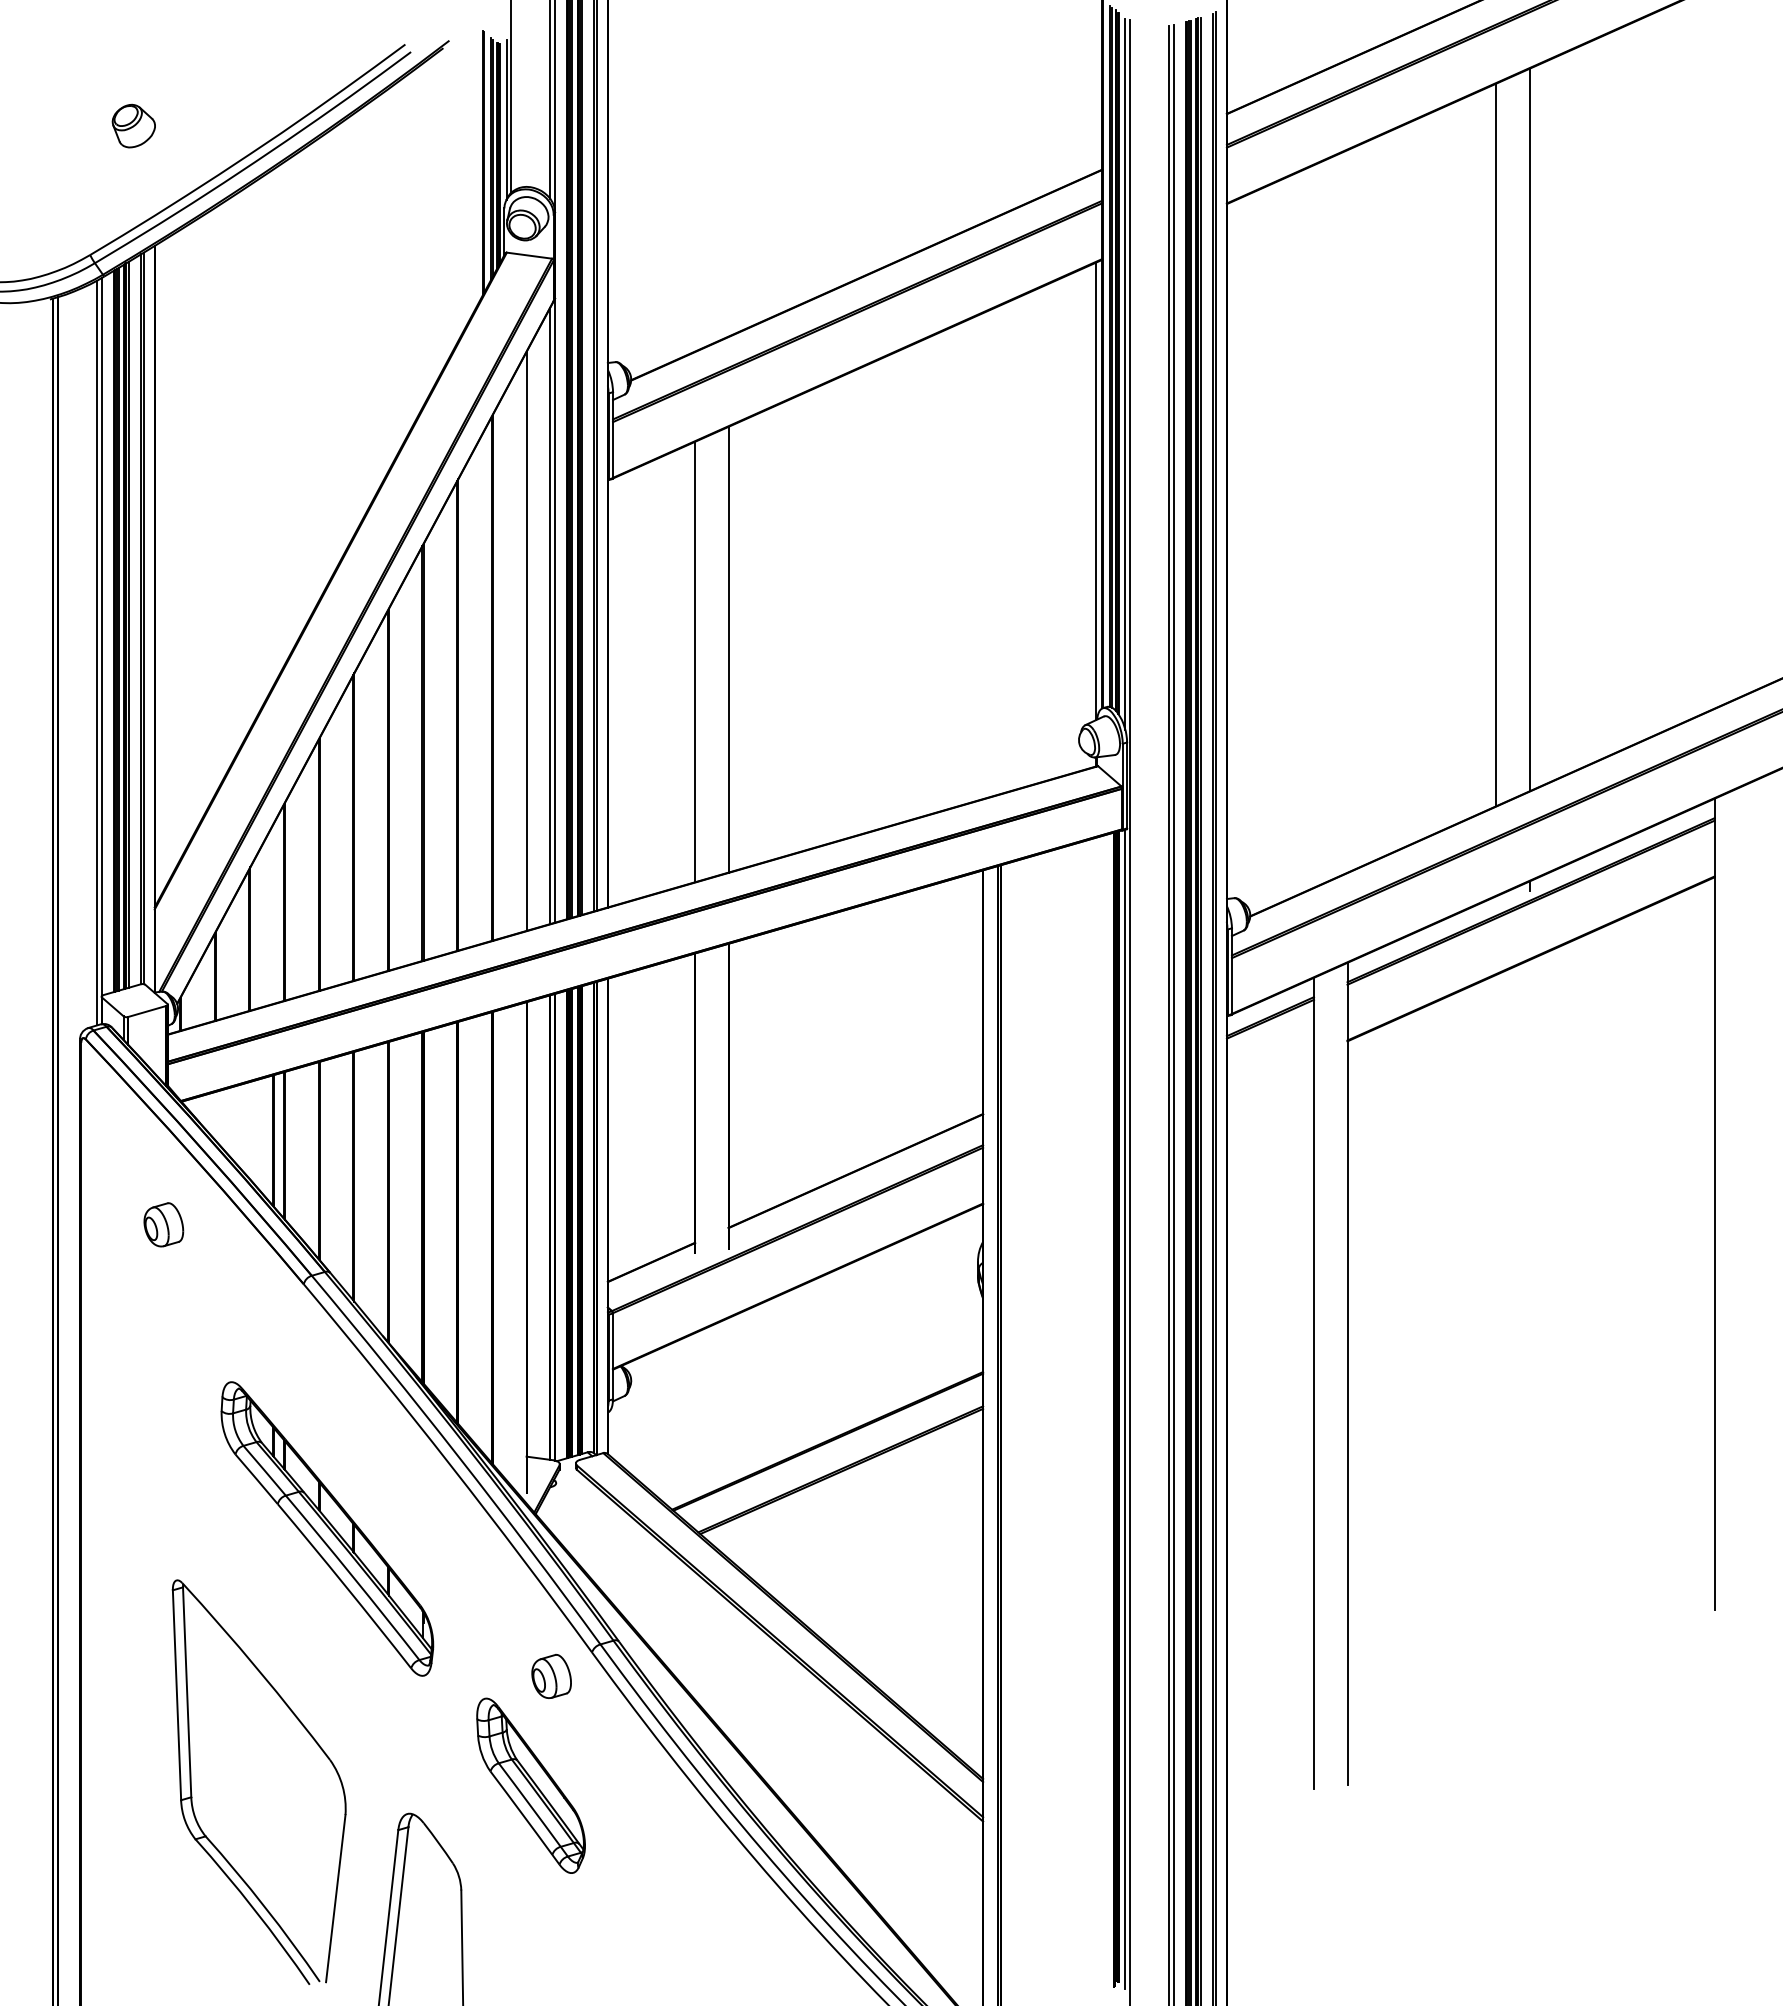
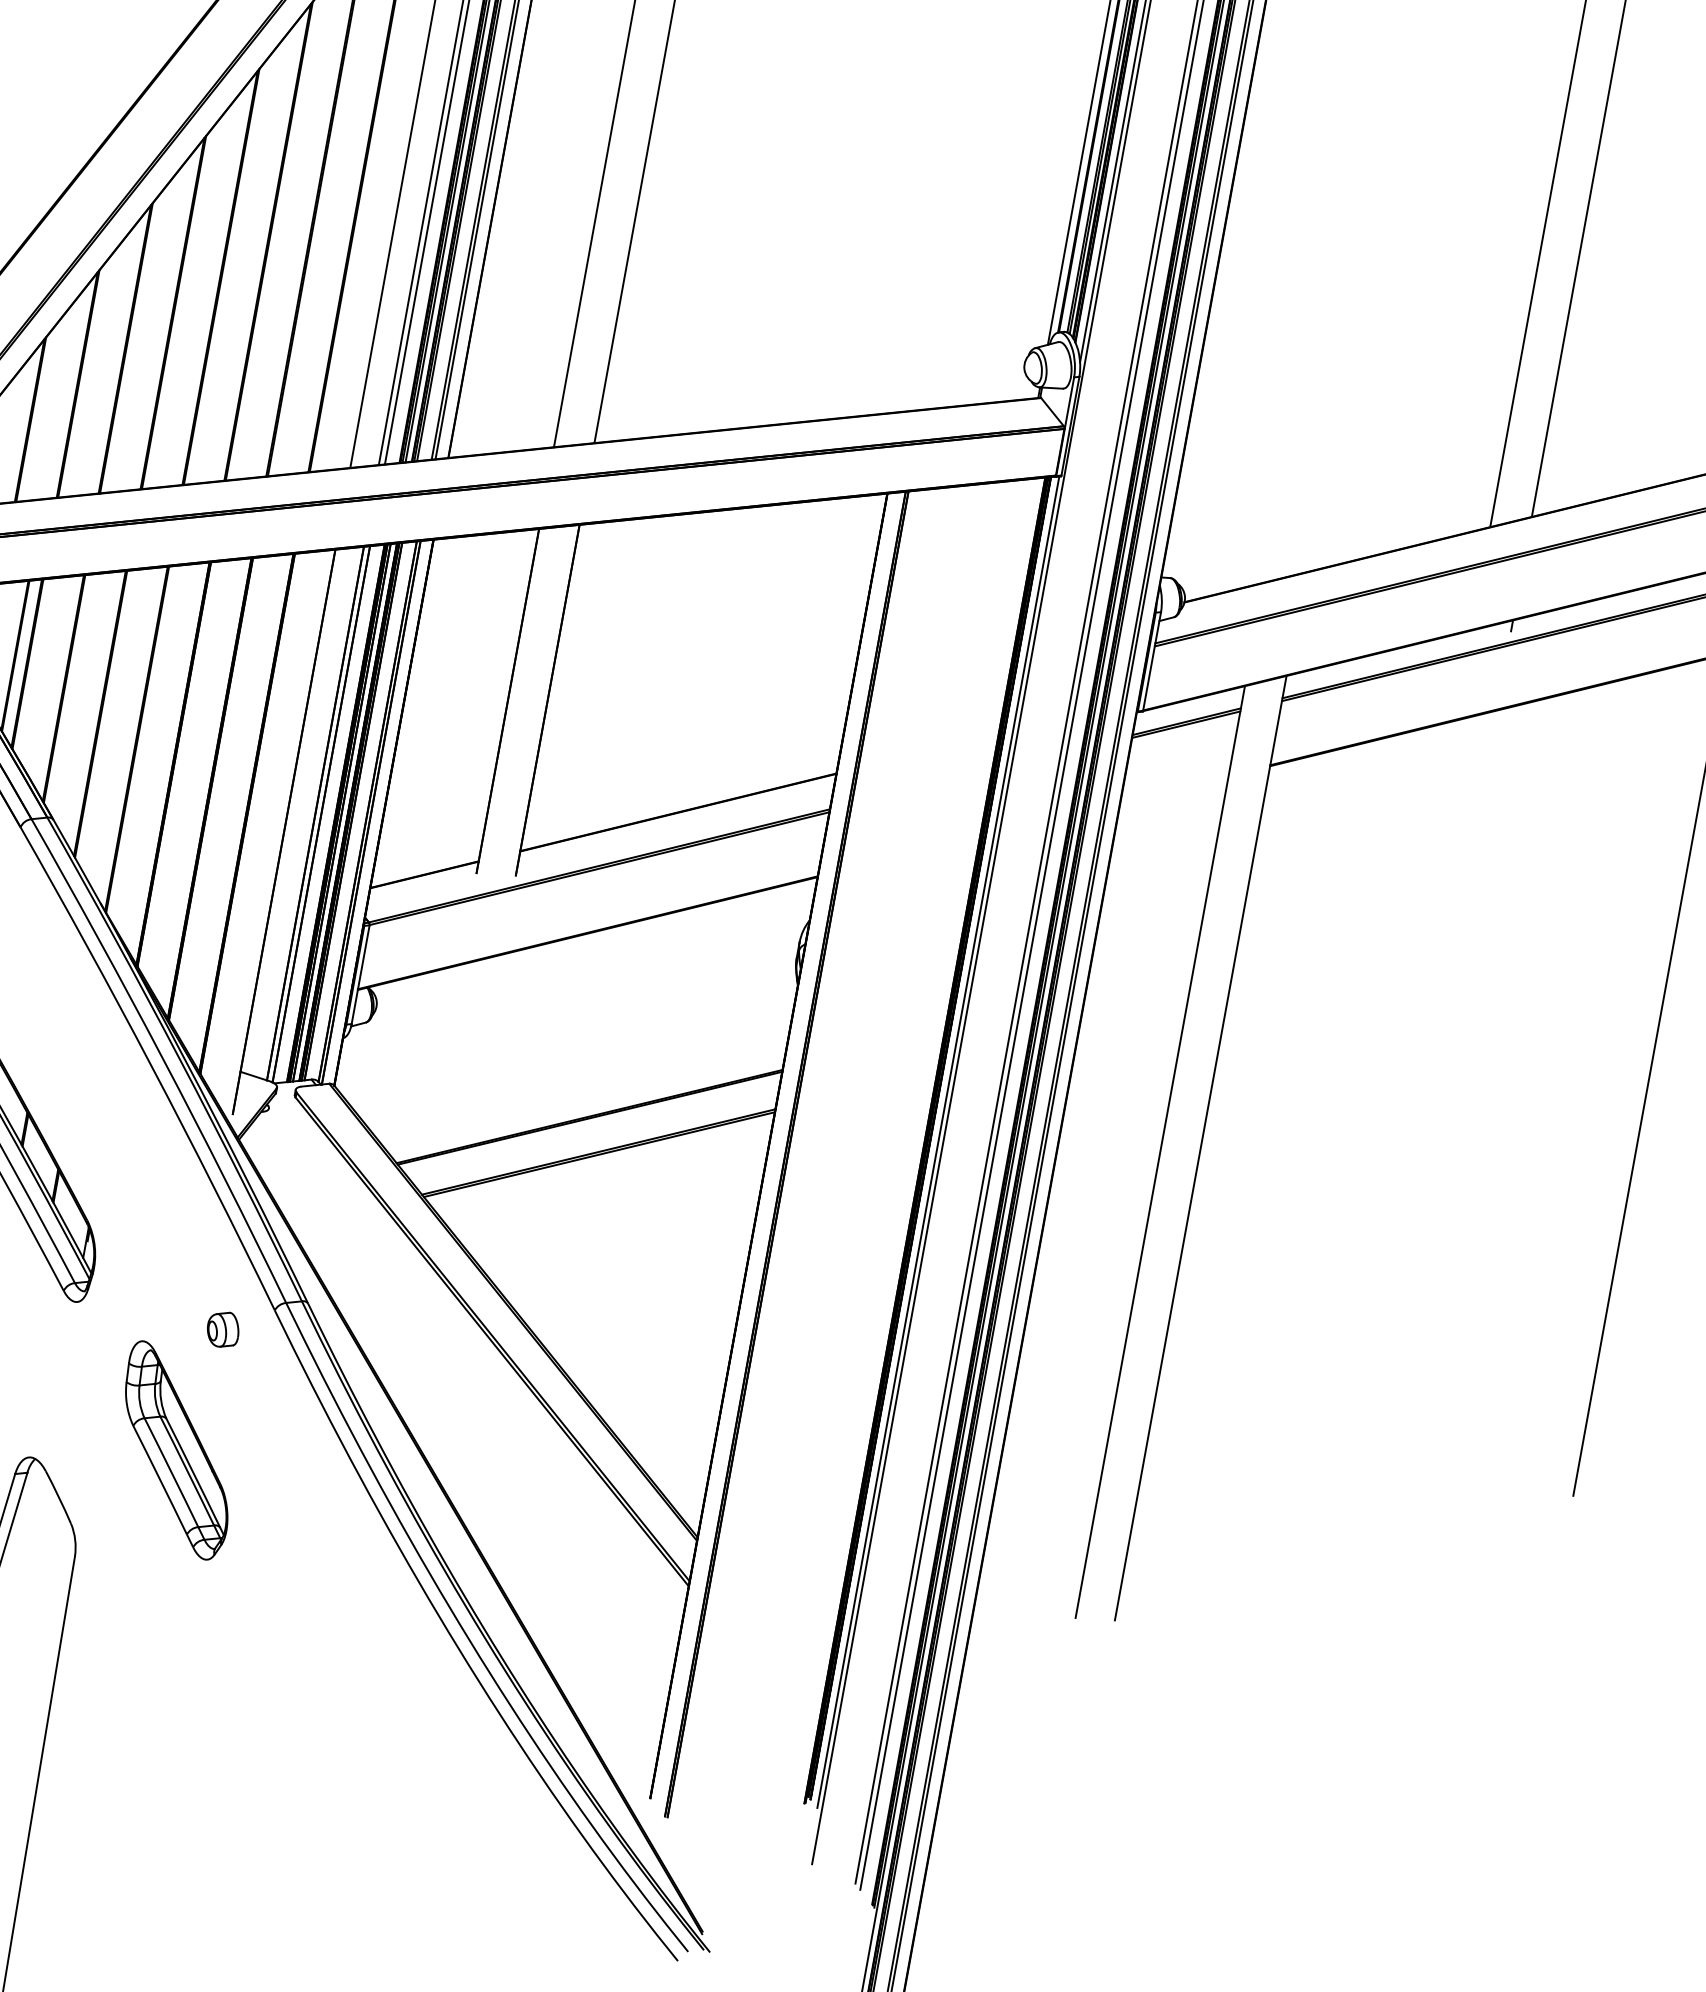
part: (551, 1676) -> (223, 1329), size x0.7

